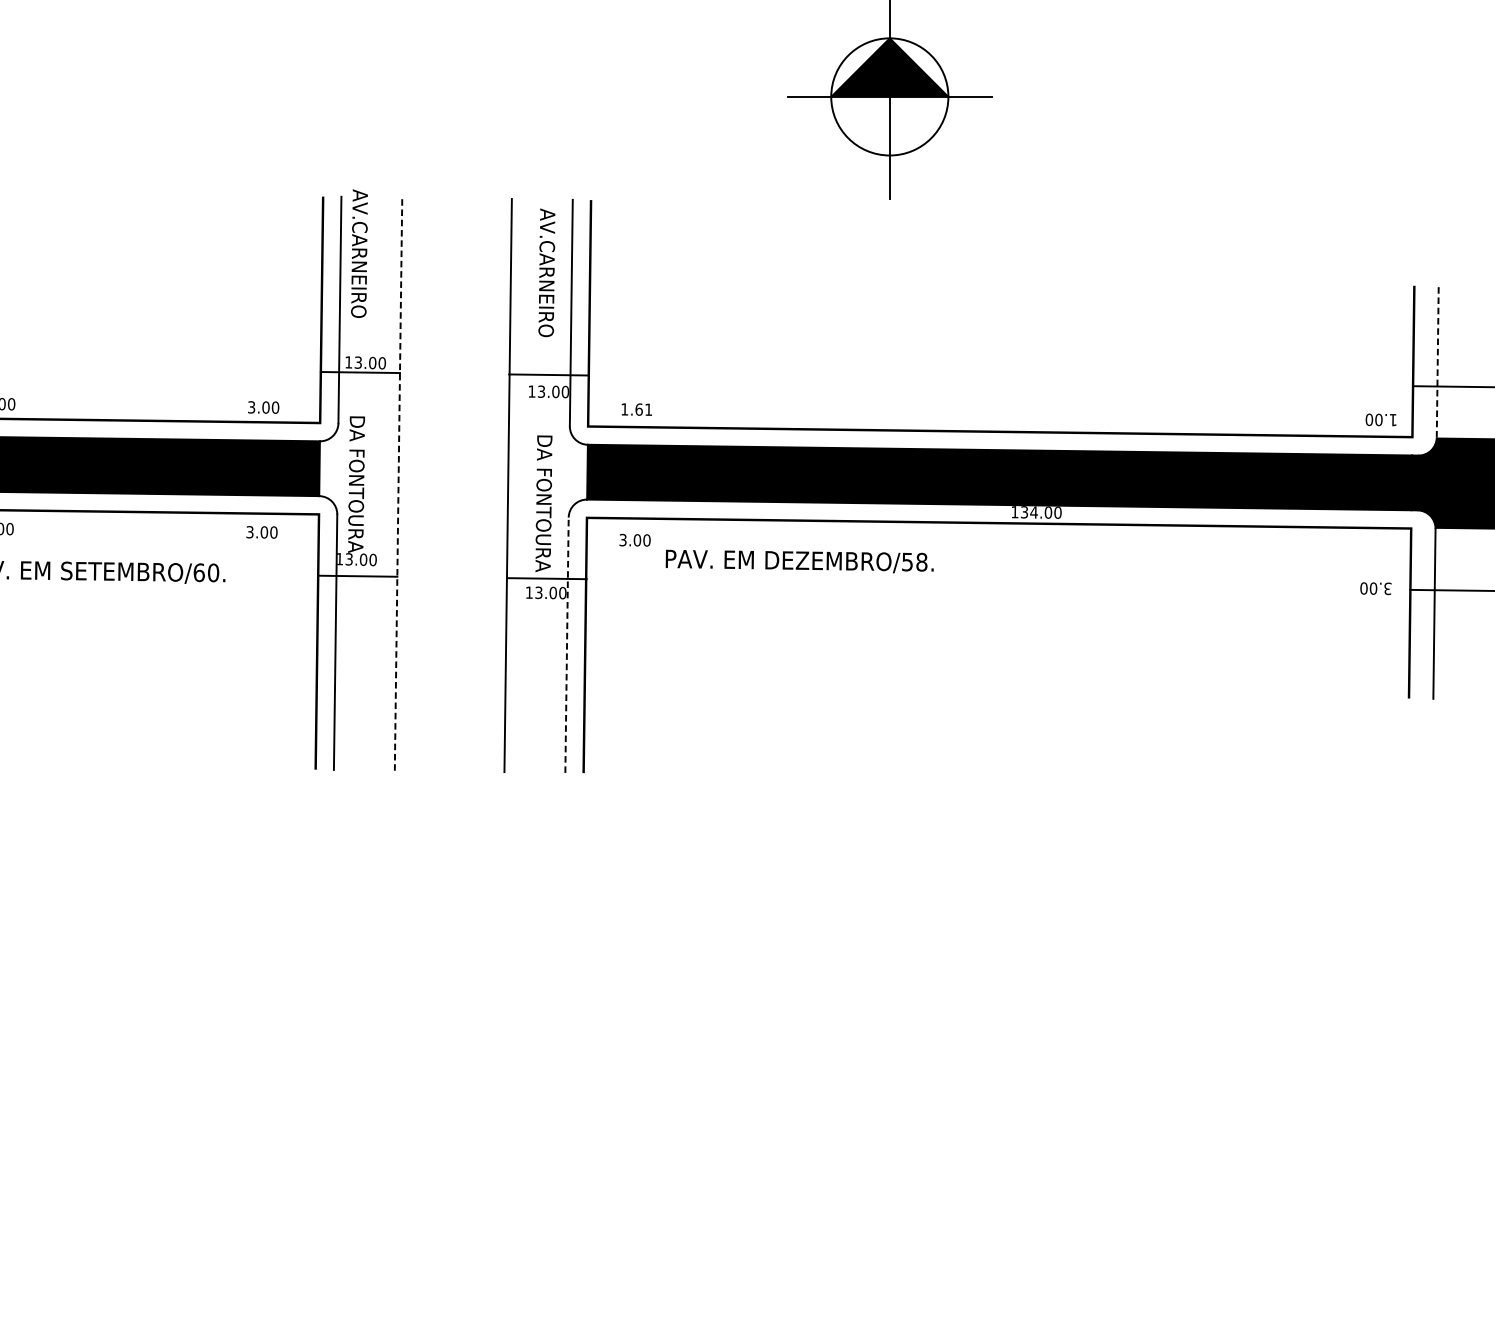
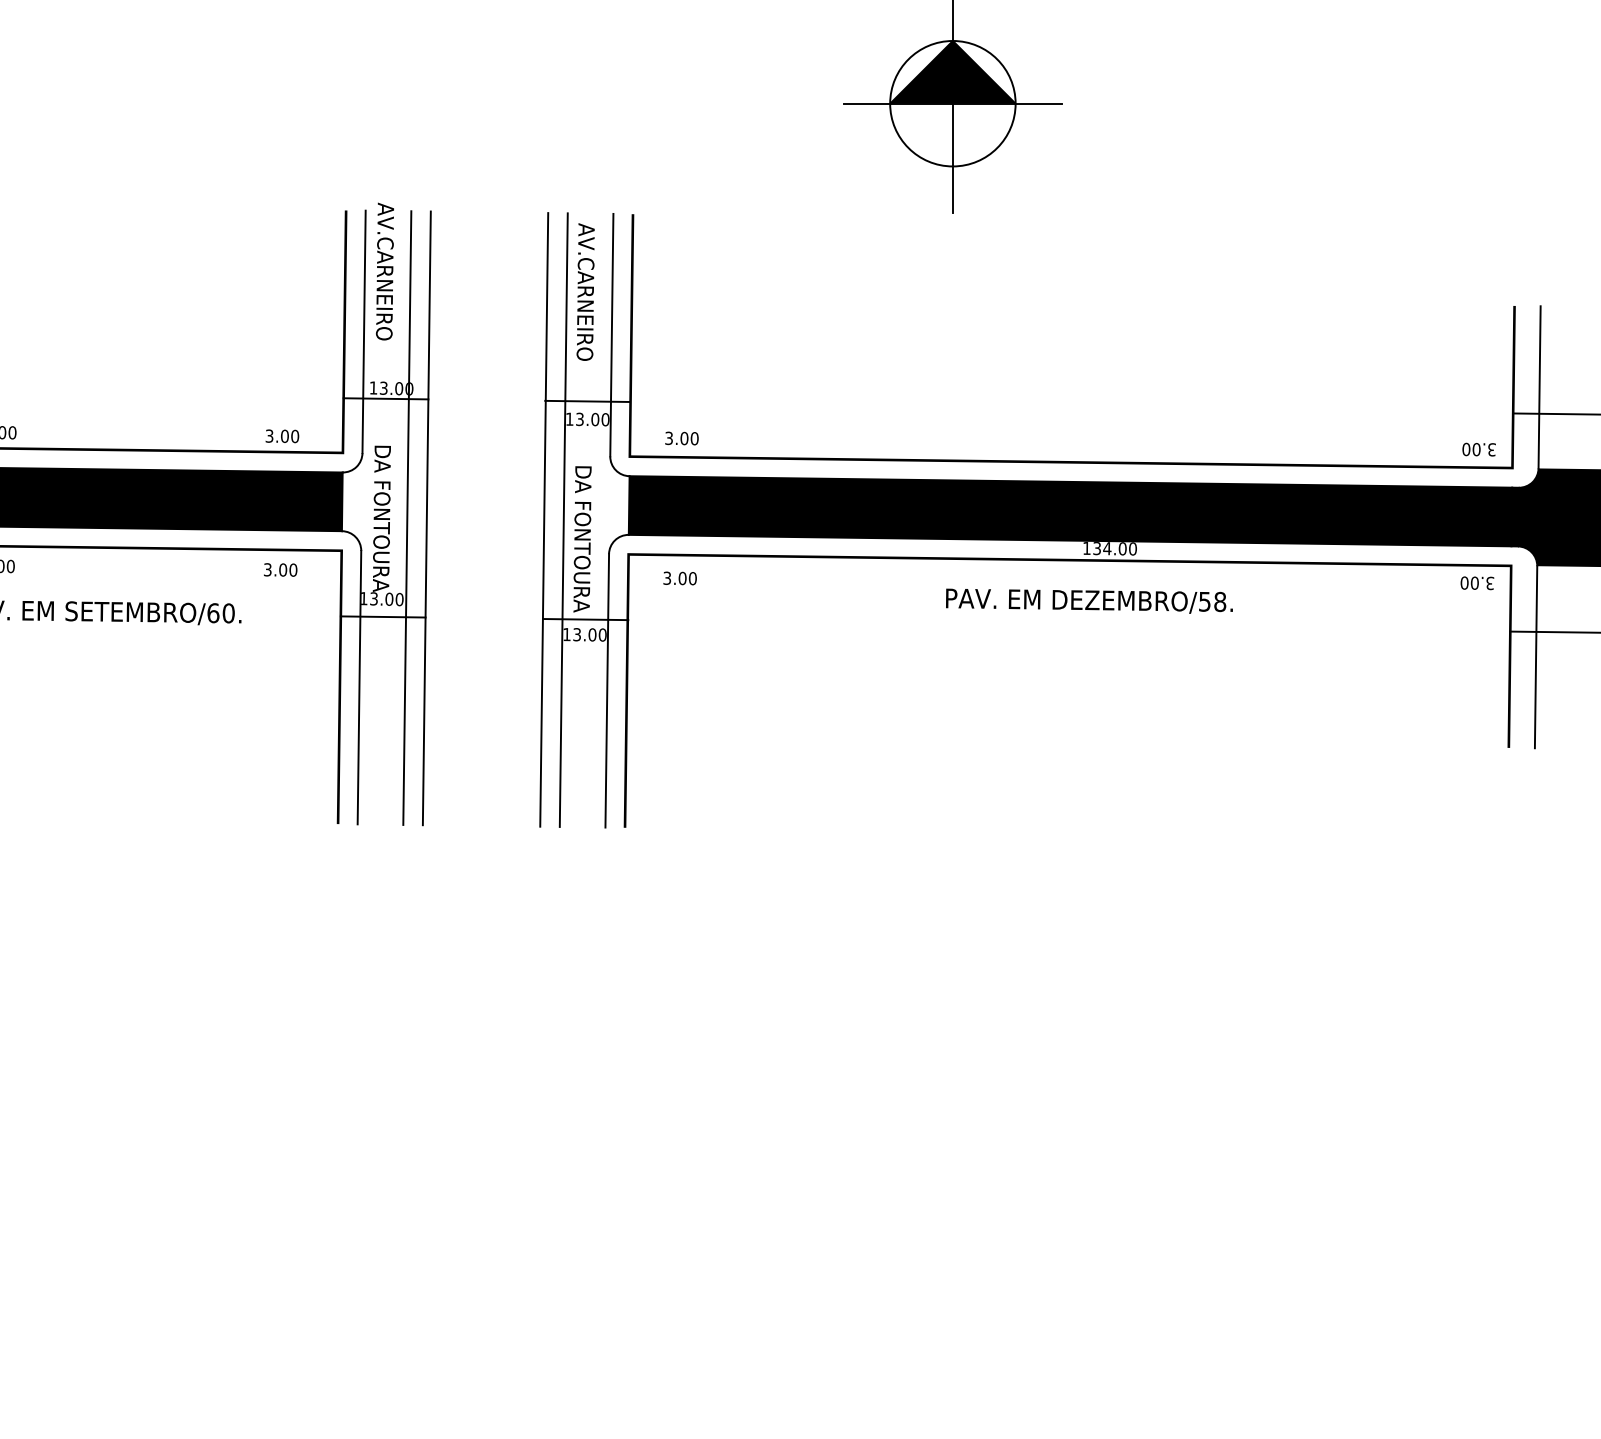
line: (1437, 361) -> (1539, 386), dashed -> solid
text: (636, 409) -> (681, 438), 1.61 -> 3.00
text: (1392, 419) -> (1491, 449), 1.00 -> 3.00
line: (380, 483) -> (407, 517), added
line: (398, 484) -> (426, 518), dashed -> solid
line: (526, 485) -> (563, 519), added
text: (799, 560) -> (1089, 600), moved
text: (1376, 588) -> (1477, 583), moved
line: (567, 644) -> (607, 690), dashed -> solid

